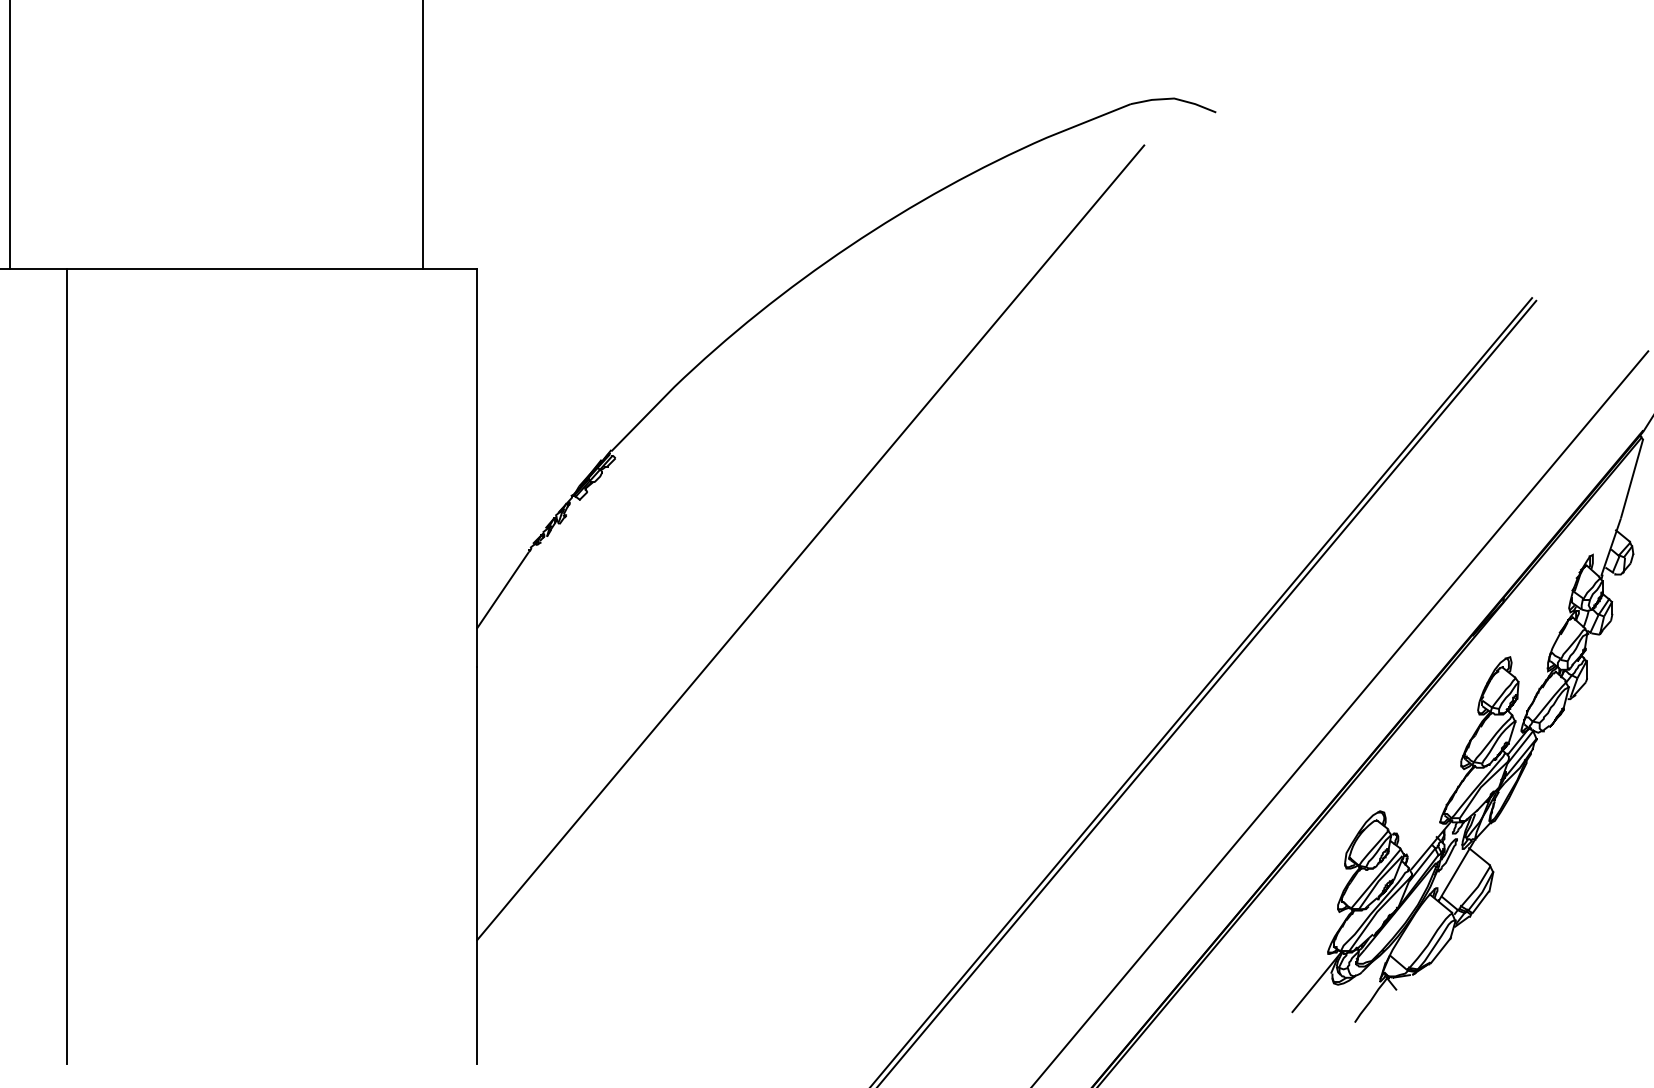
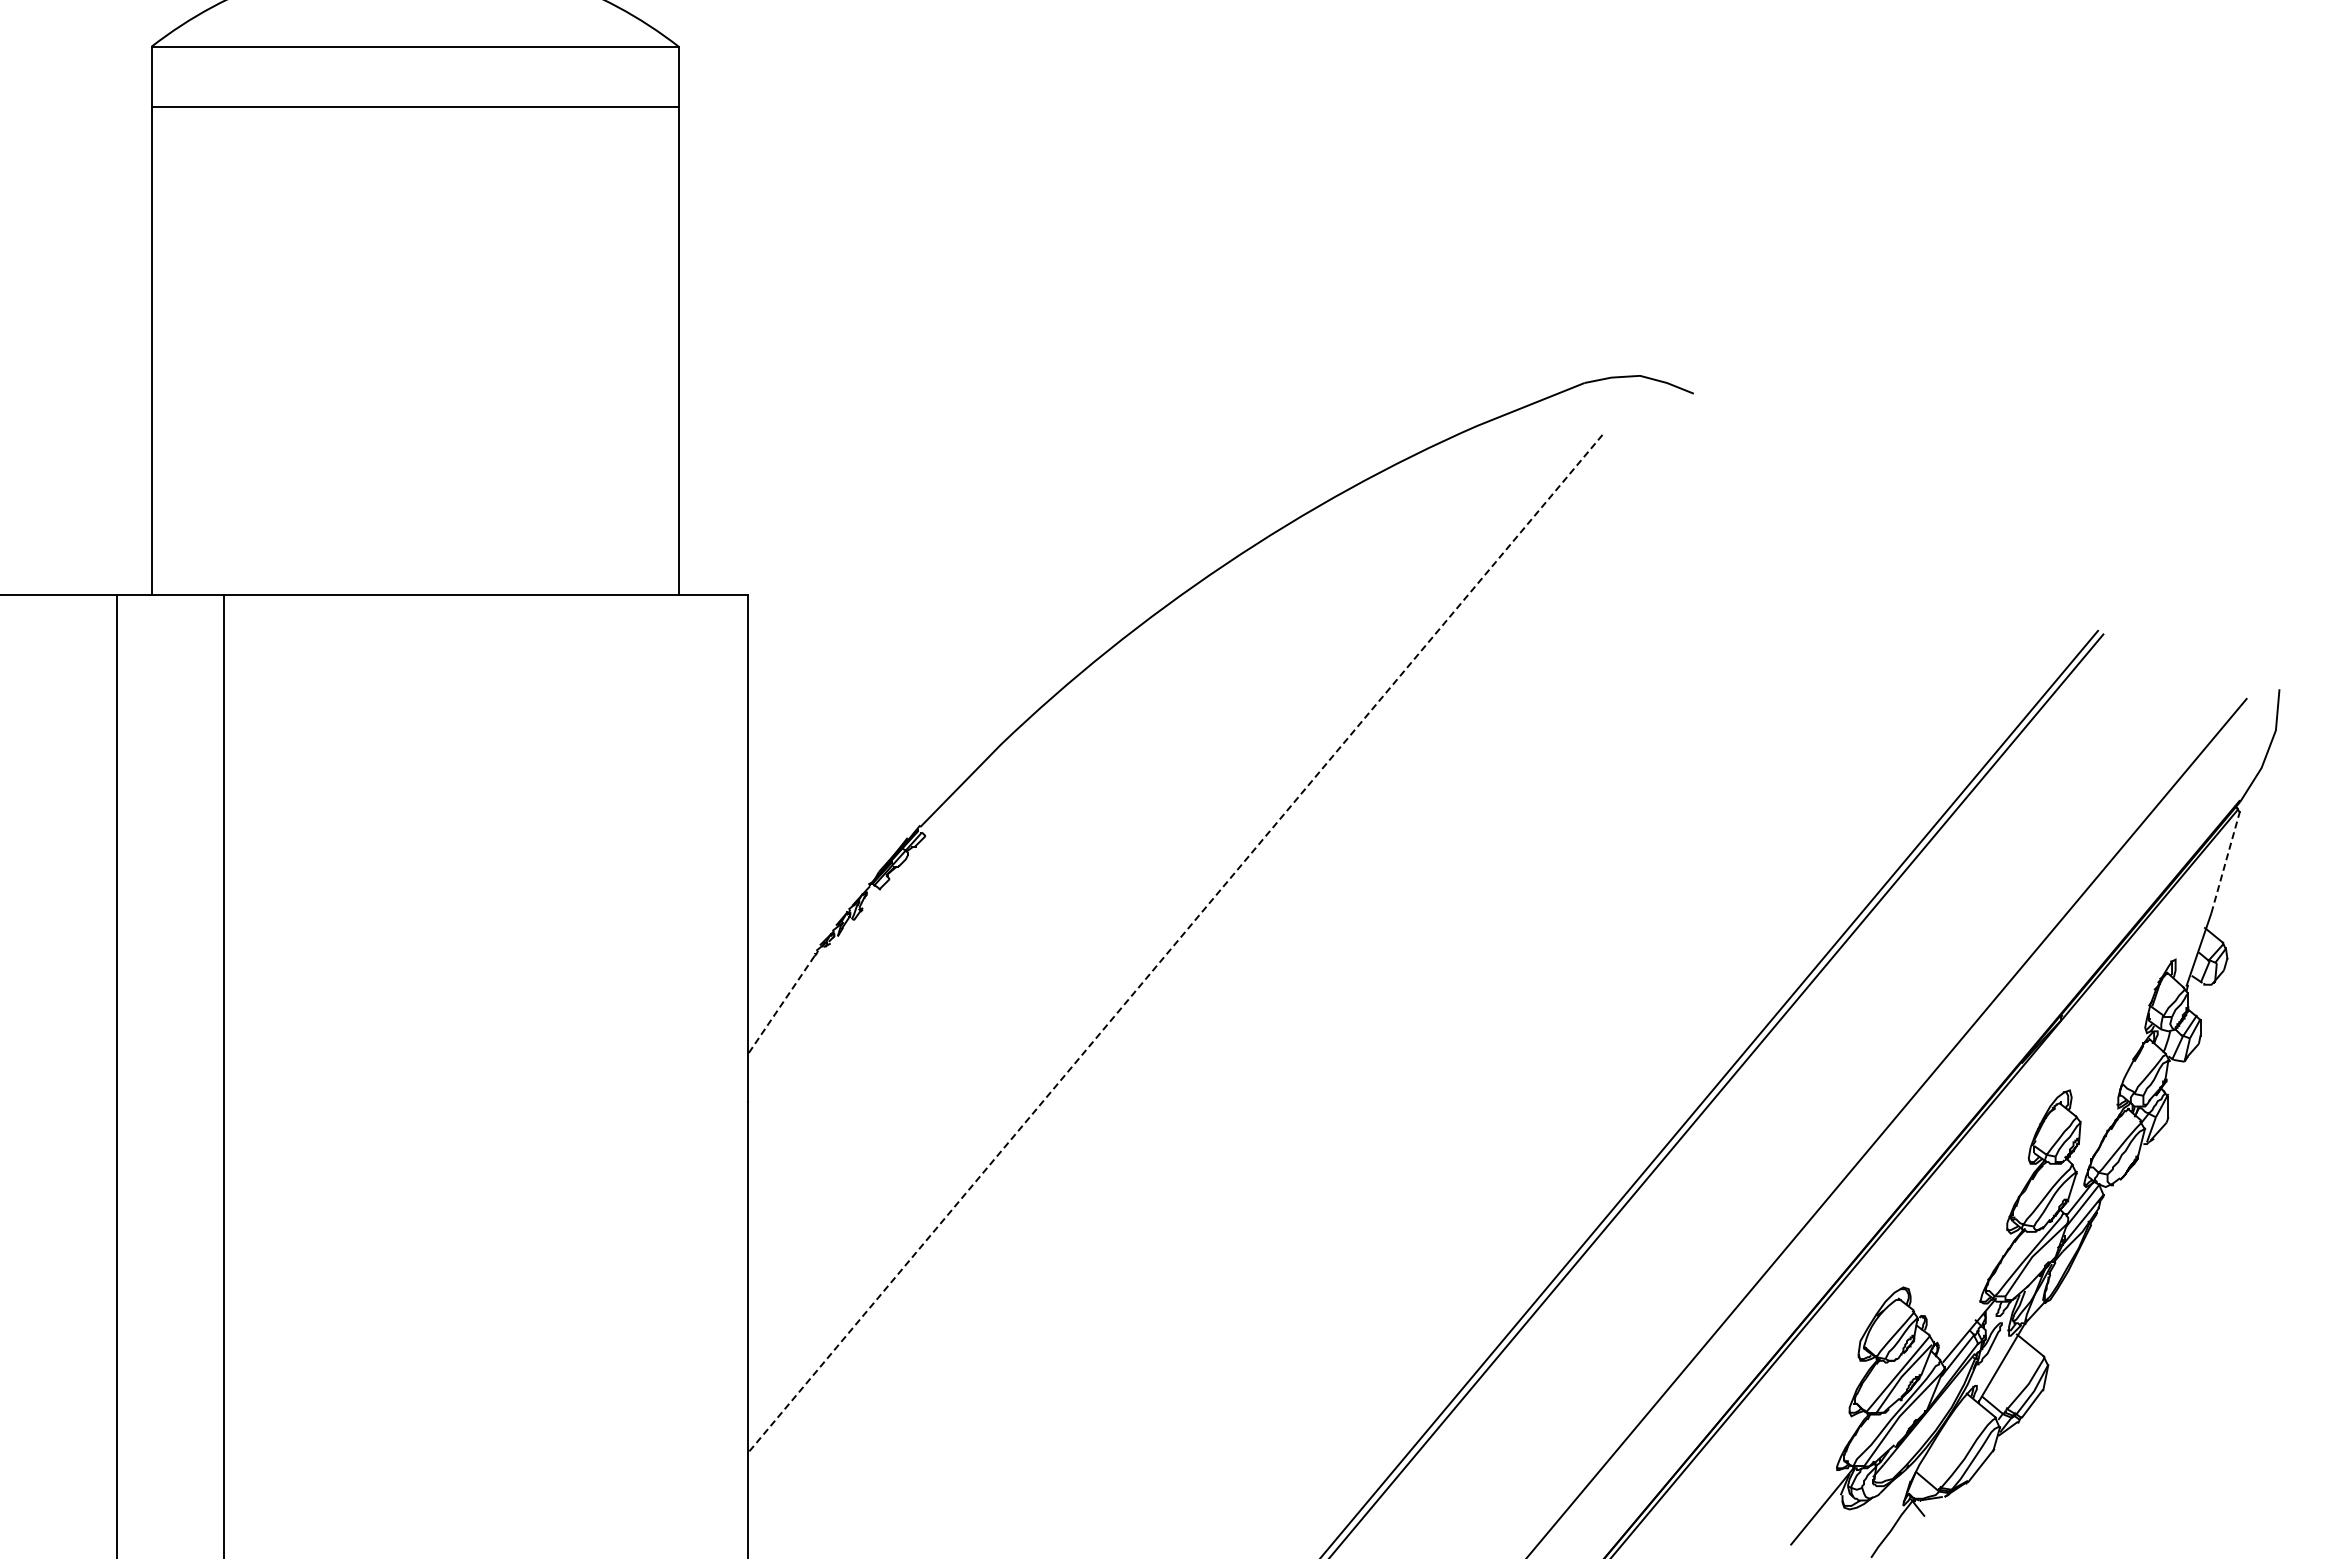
line: (1631, 478) -> (2225, 861), solid -> dashed
line: (810, 542) -> (1175, 943), solid -> dashed
line: (502, 590) -> (781, 1005), solid -> dashed

